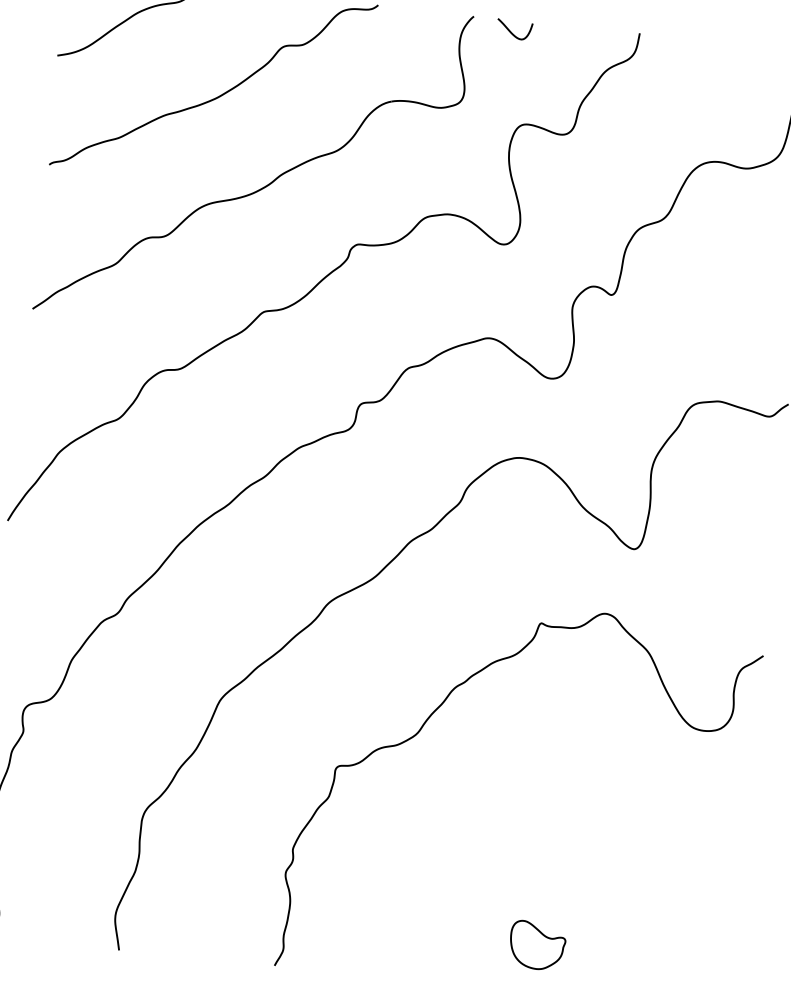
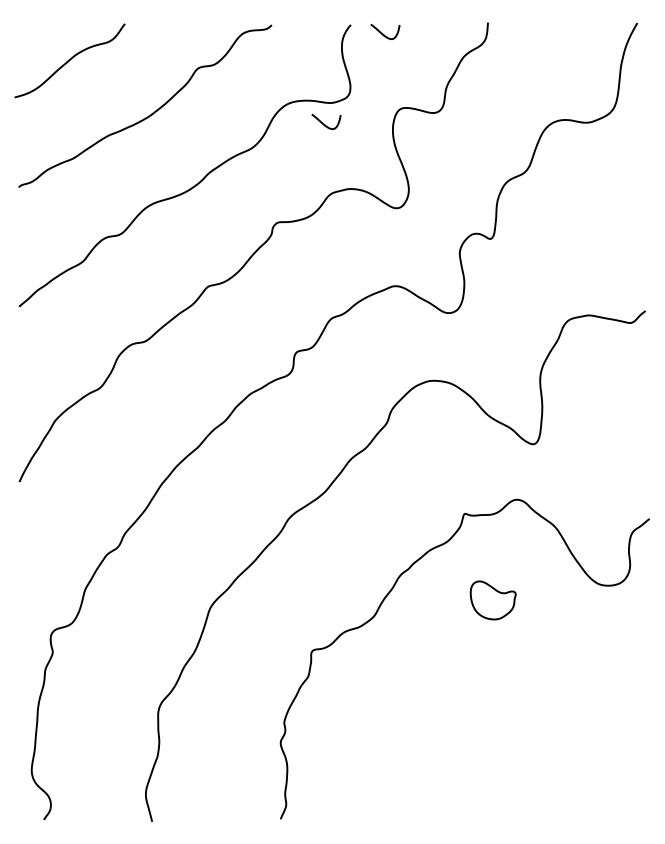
curve: (427, 131) -> (324, 123), added
part: (536, 945) -> (492, 600), moved

